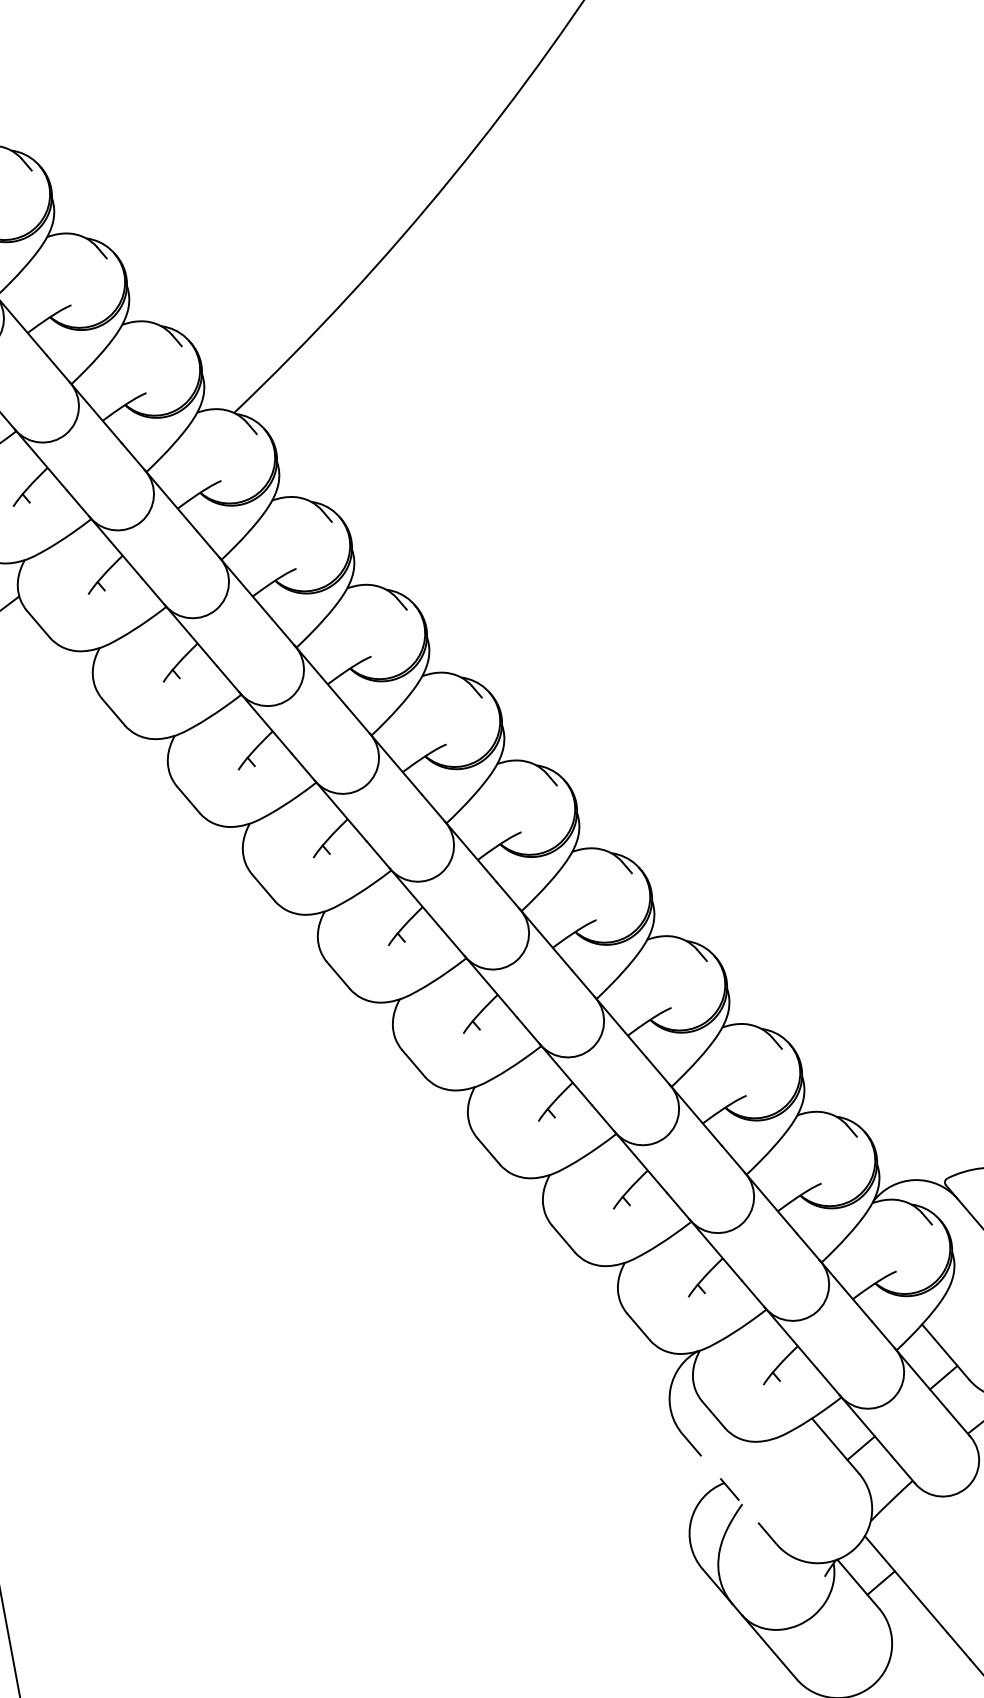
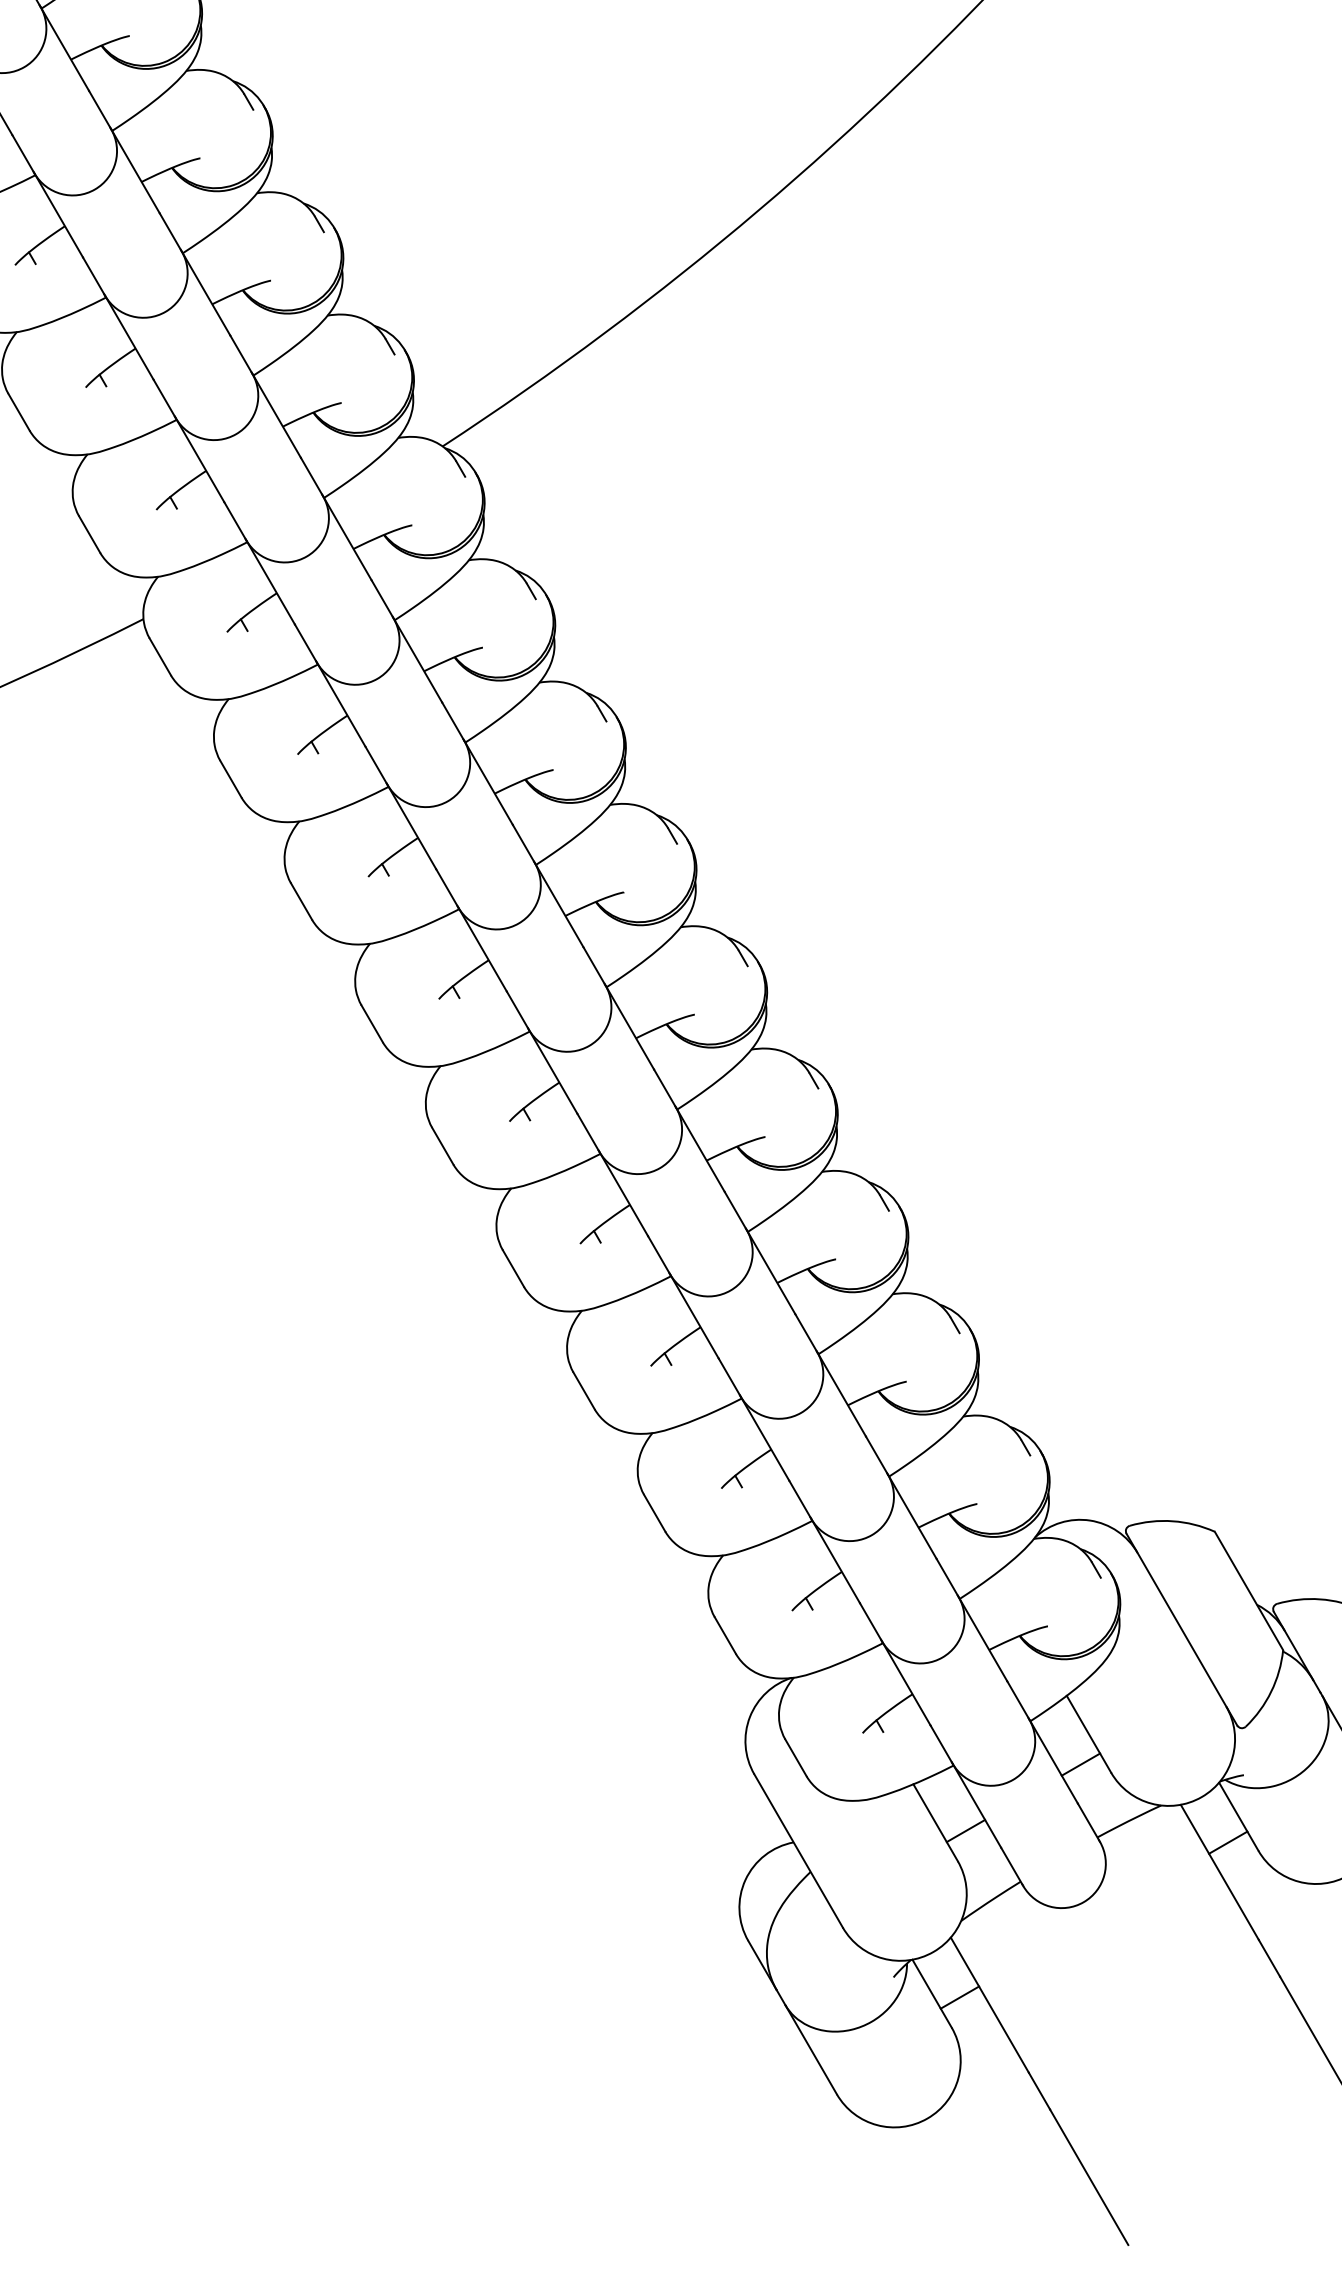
line: (729, 1488) -> (798, 1850), dashed -> solid

